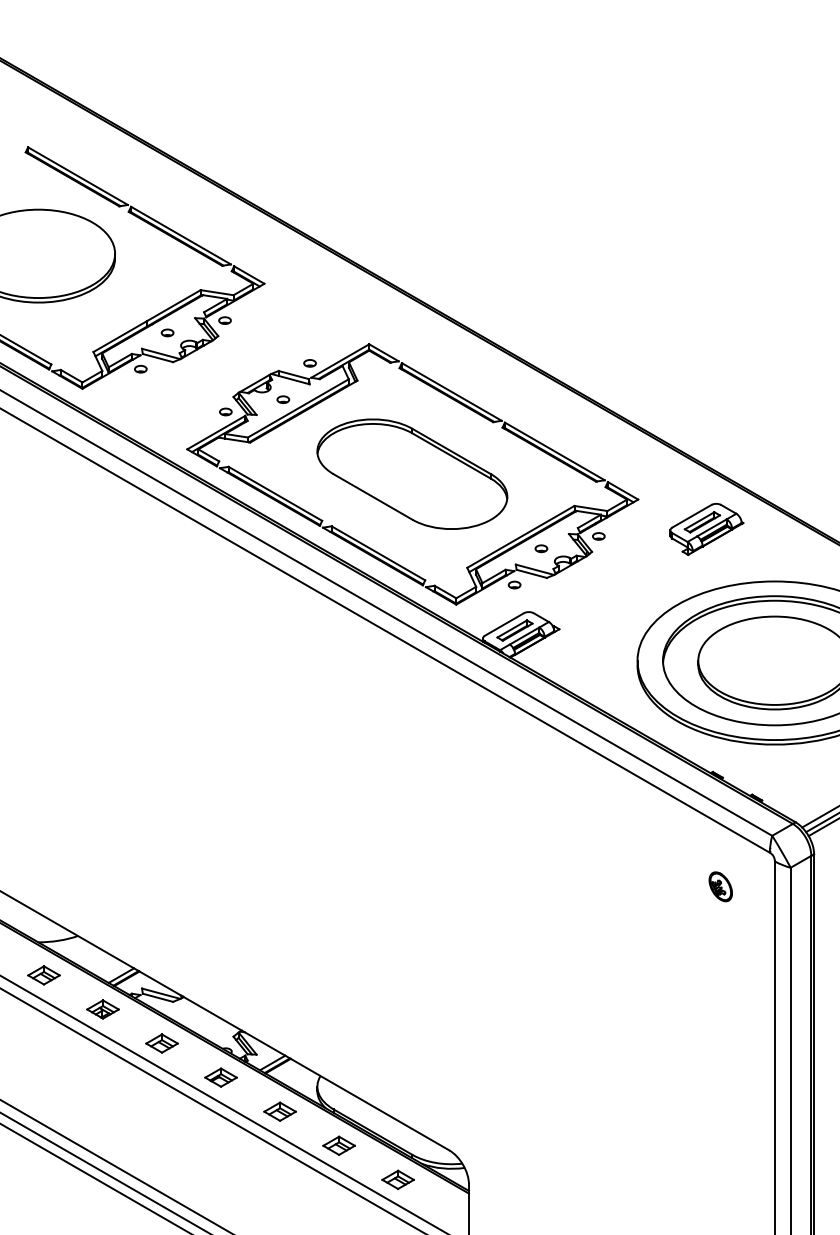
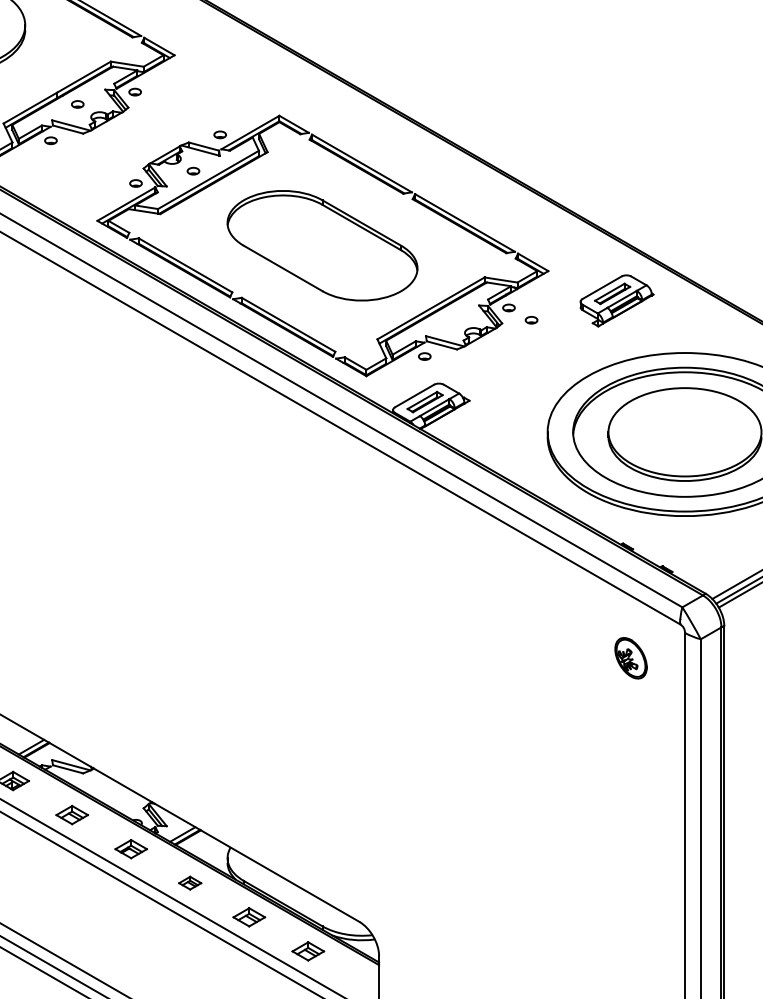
part: (541, 548) -> (531, 320), moved
part: (720, 886) -> (630, 658), size x1.4
part: (279, 1111) -> (189, 883), size x0.7

